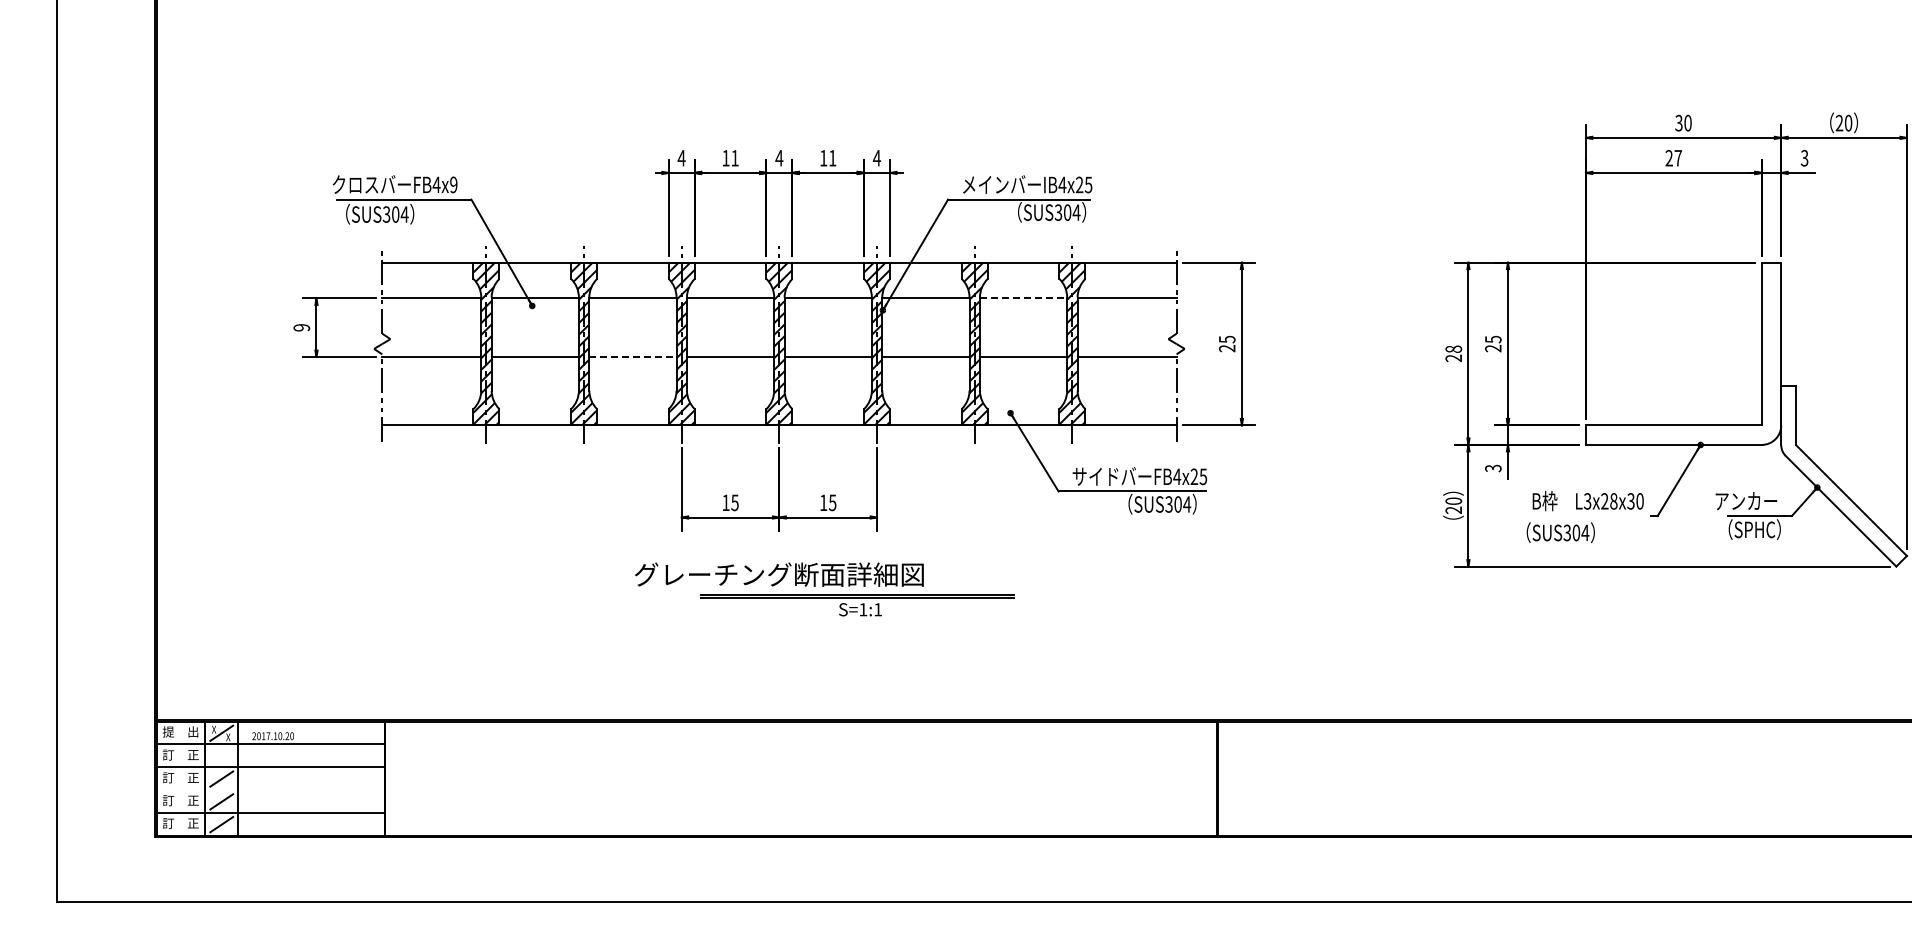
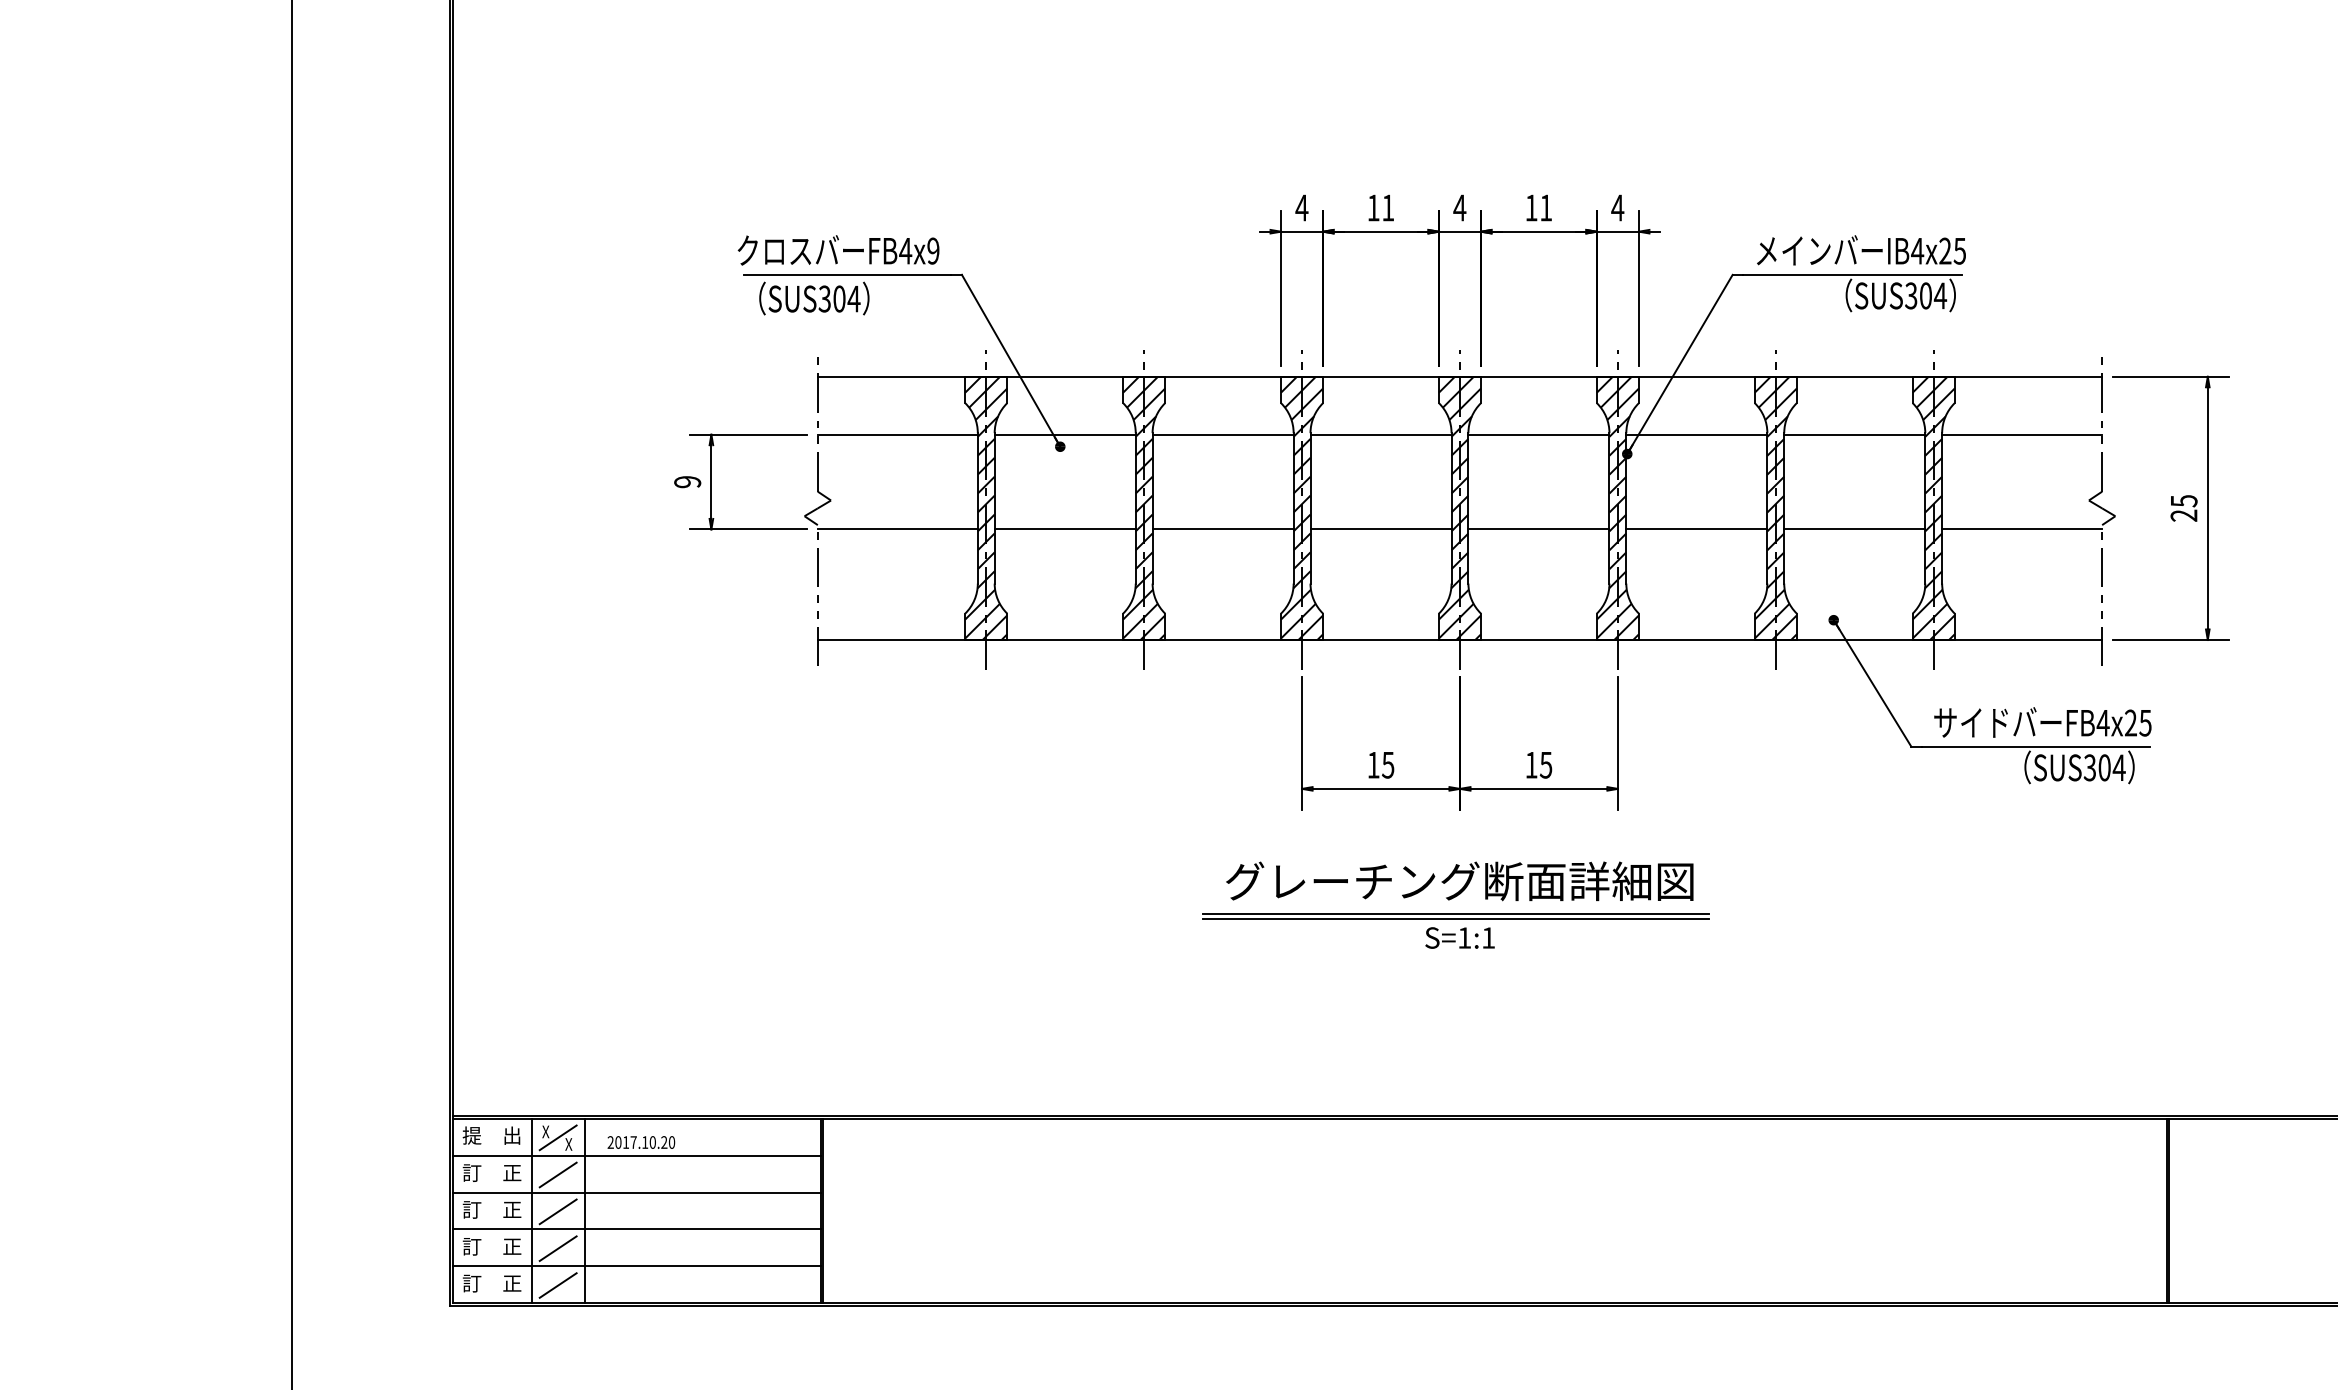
line: (1023, 298) -> (1854, 434), dashed -> solid
line: (632, 357) -> (1222, 530), dashed -> solid
part: (857, 605) -> (1455, 931), moved
line: (221, 755) -> (557, 1173), added
line: (270, 789) -> (637, 1228), added

